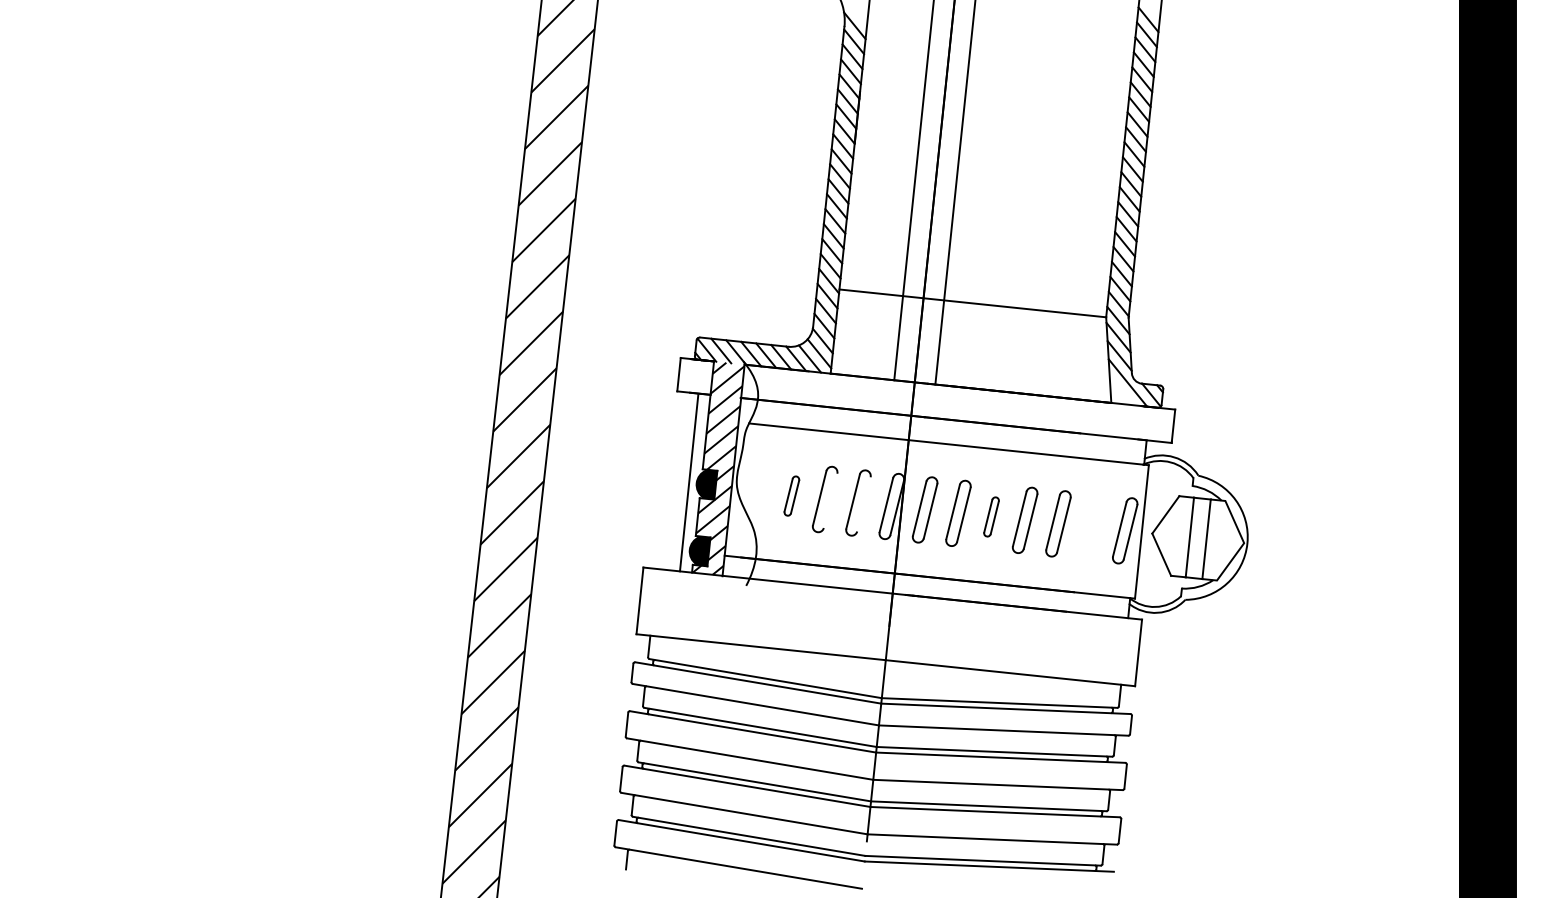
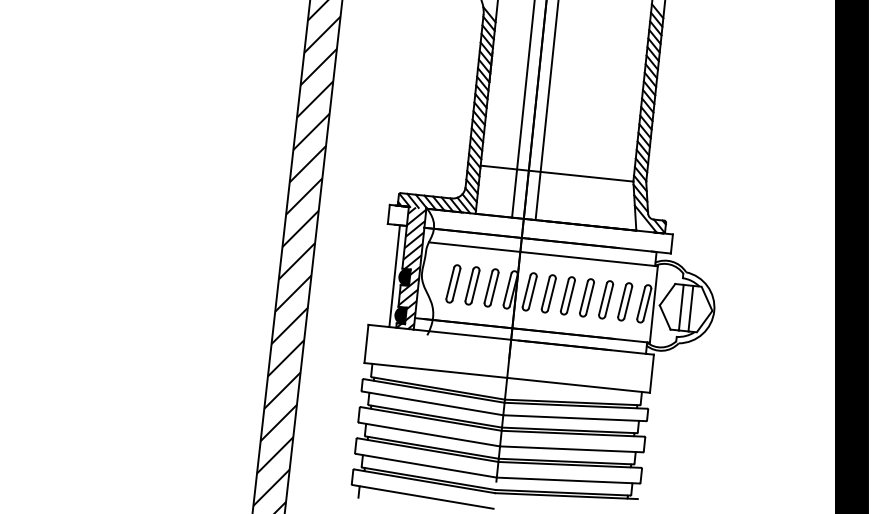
part: (791, 495) -> (453, 283), size x1.67
line: (830, 500) -> (475, 286), added
line: (863, 504) -> (494, 288), added
part: (991, 516) -> (567, 295), size x1.67
part: (1092, 526) -> (625, 301), added

